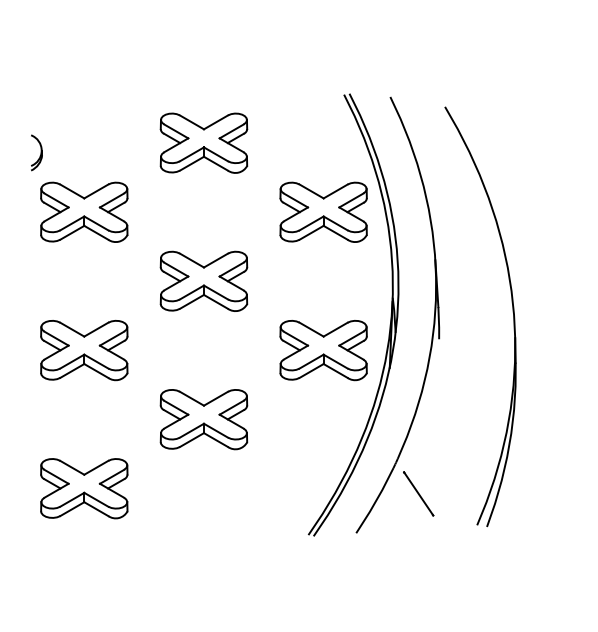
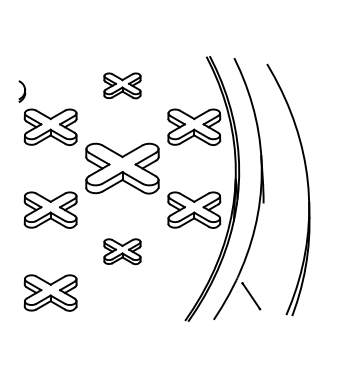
part: (203, 142) -> (122, 85), size x0.7
part: (203, 280) -> (122, 168), size x1.4
part: (203, 419) -> (122, 251), size x0.7

